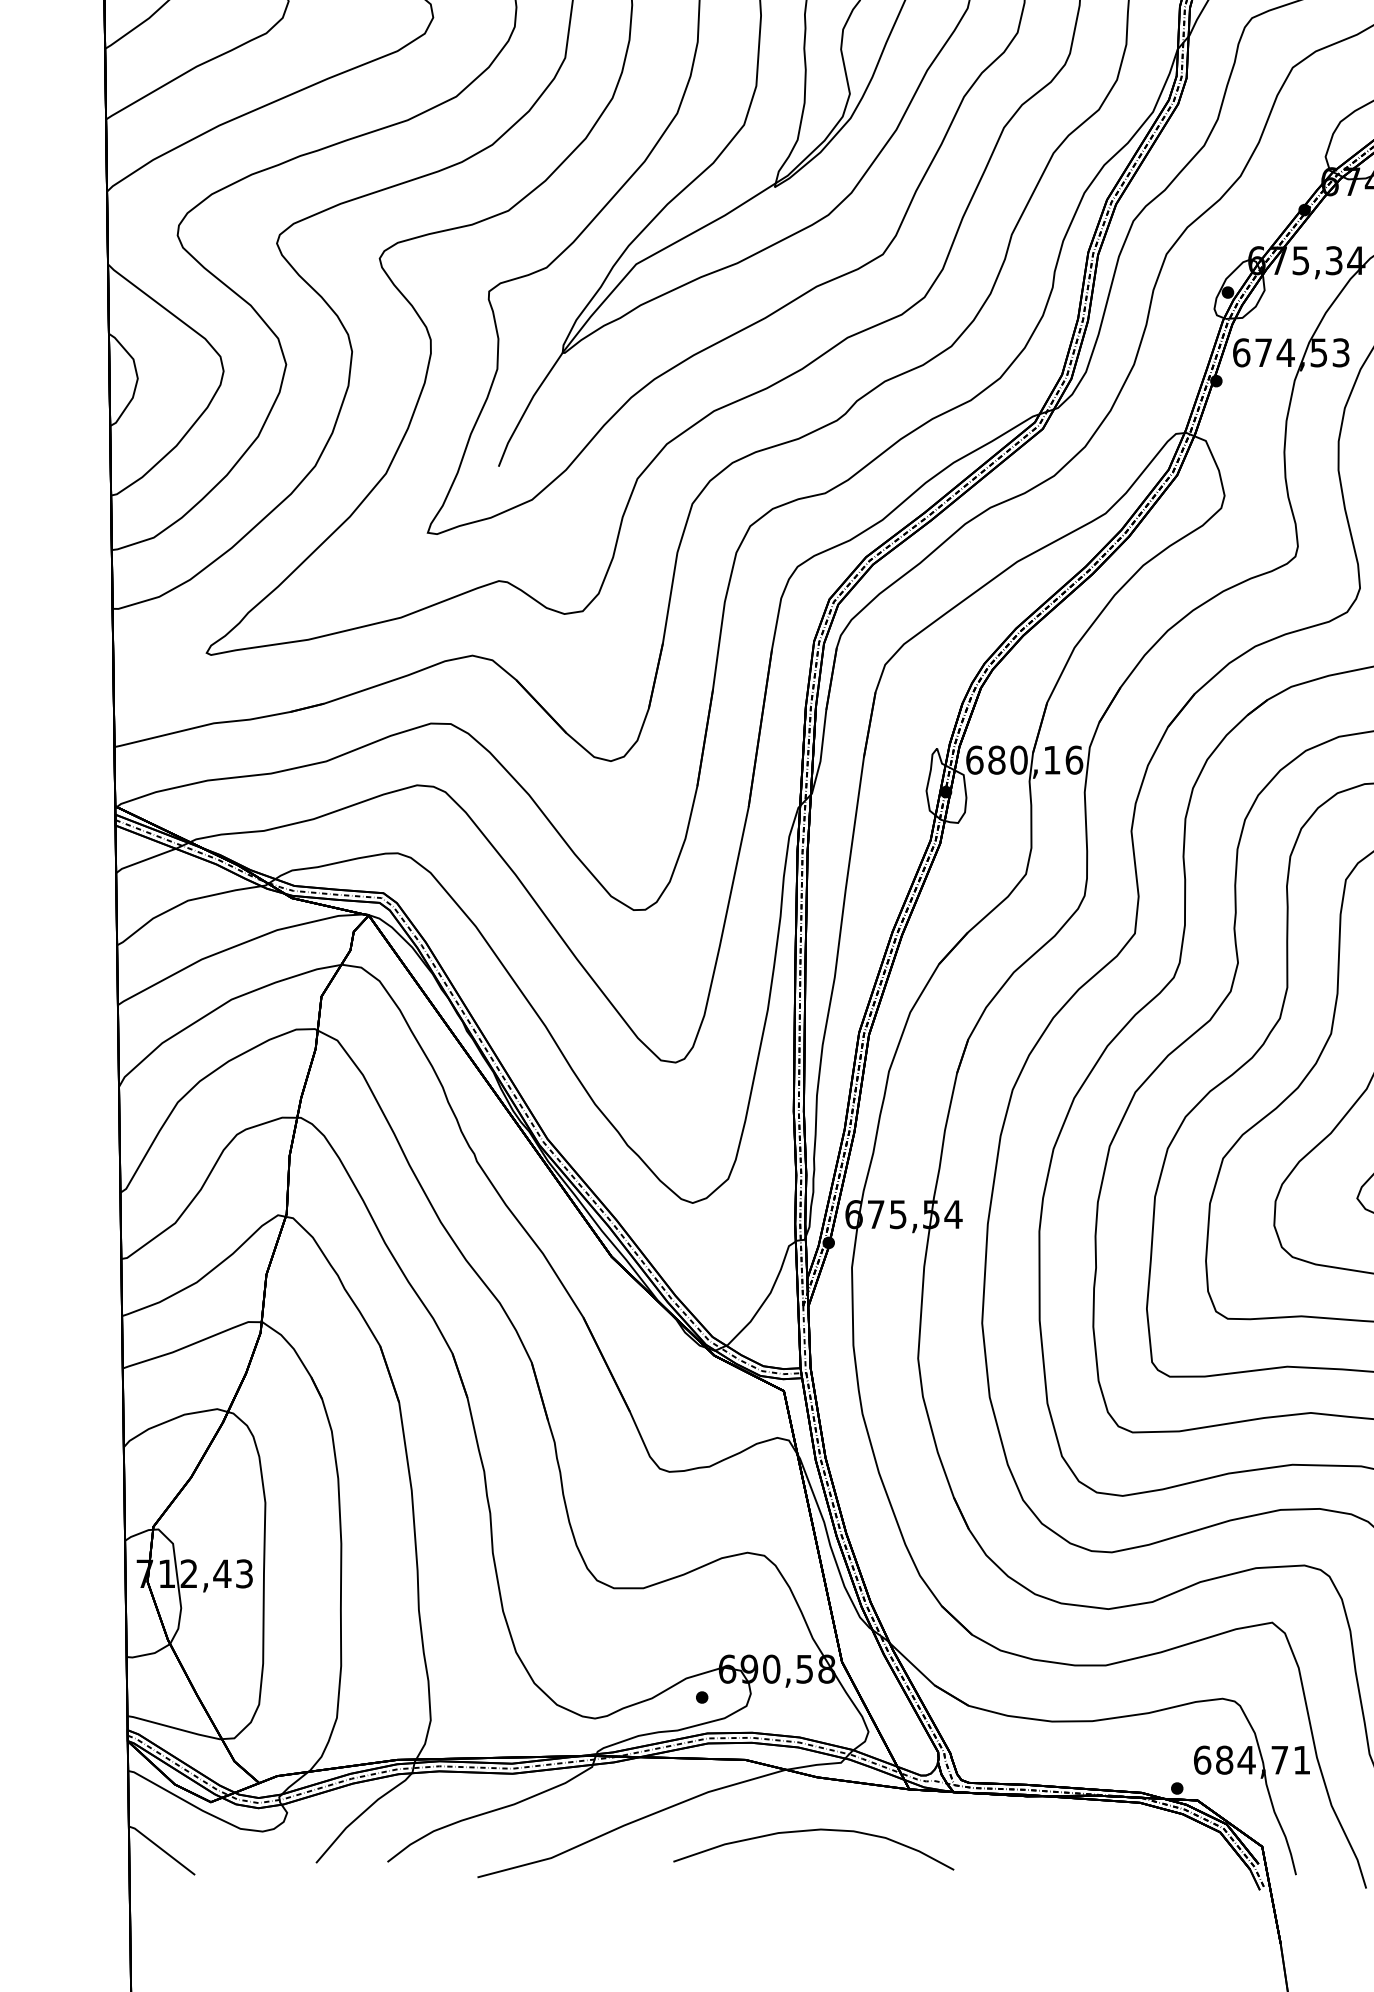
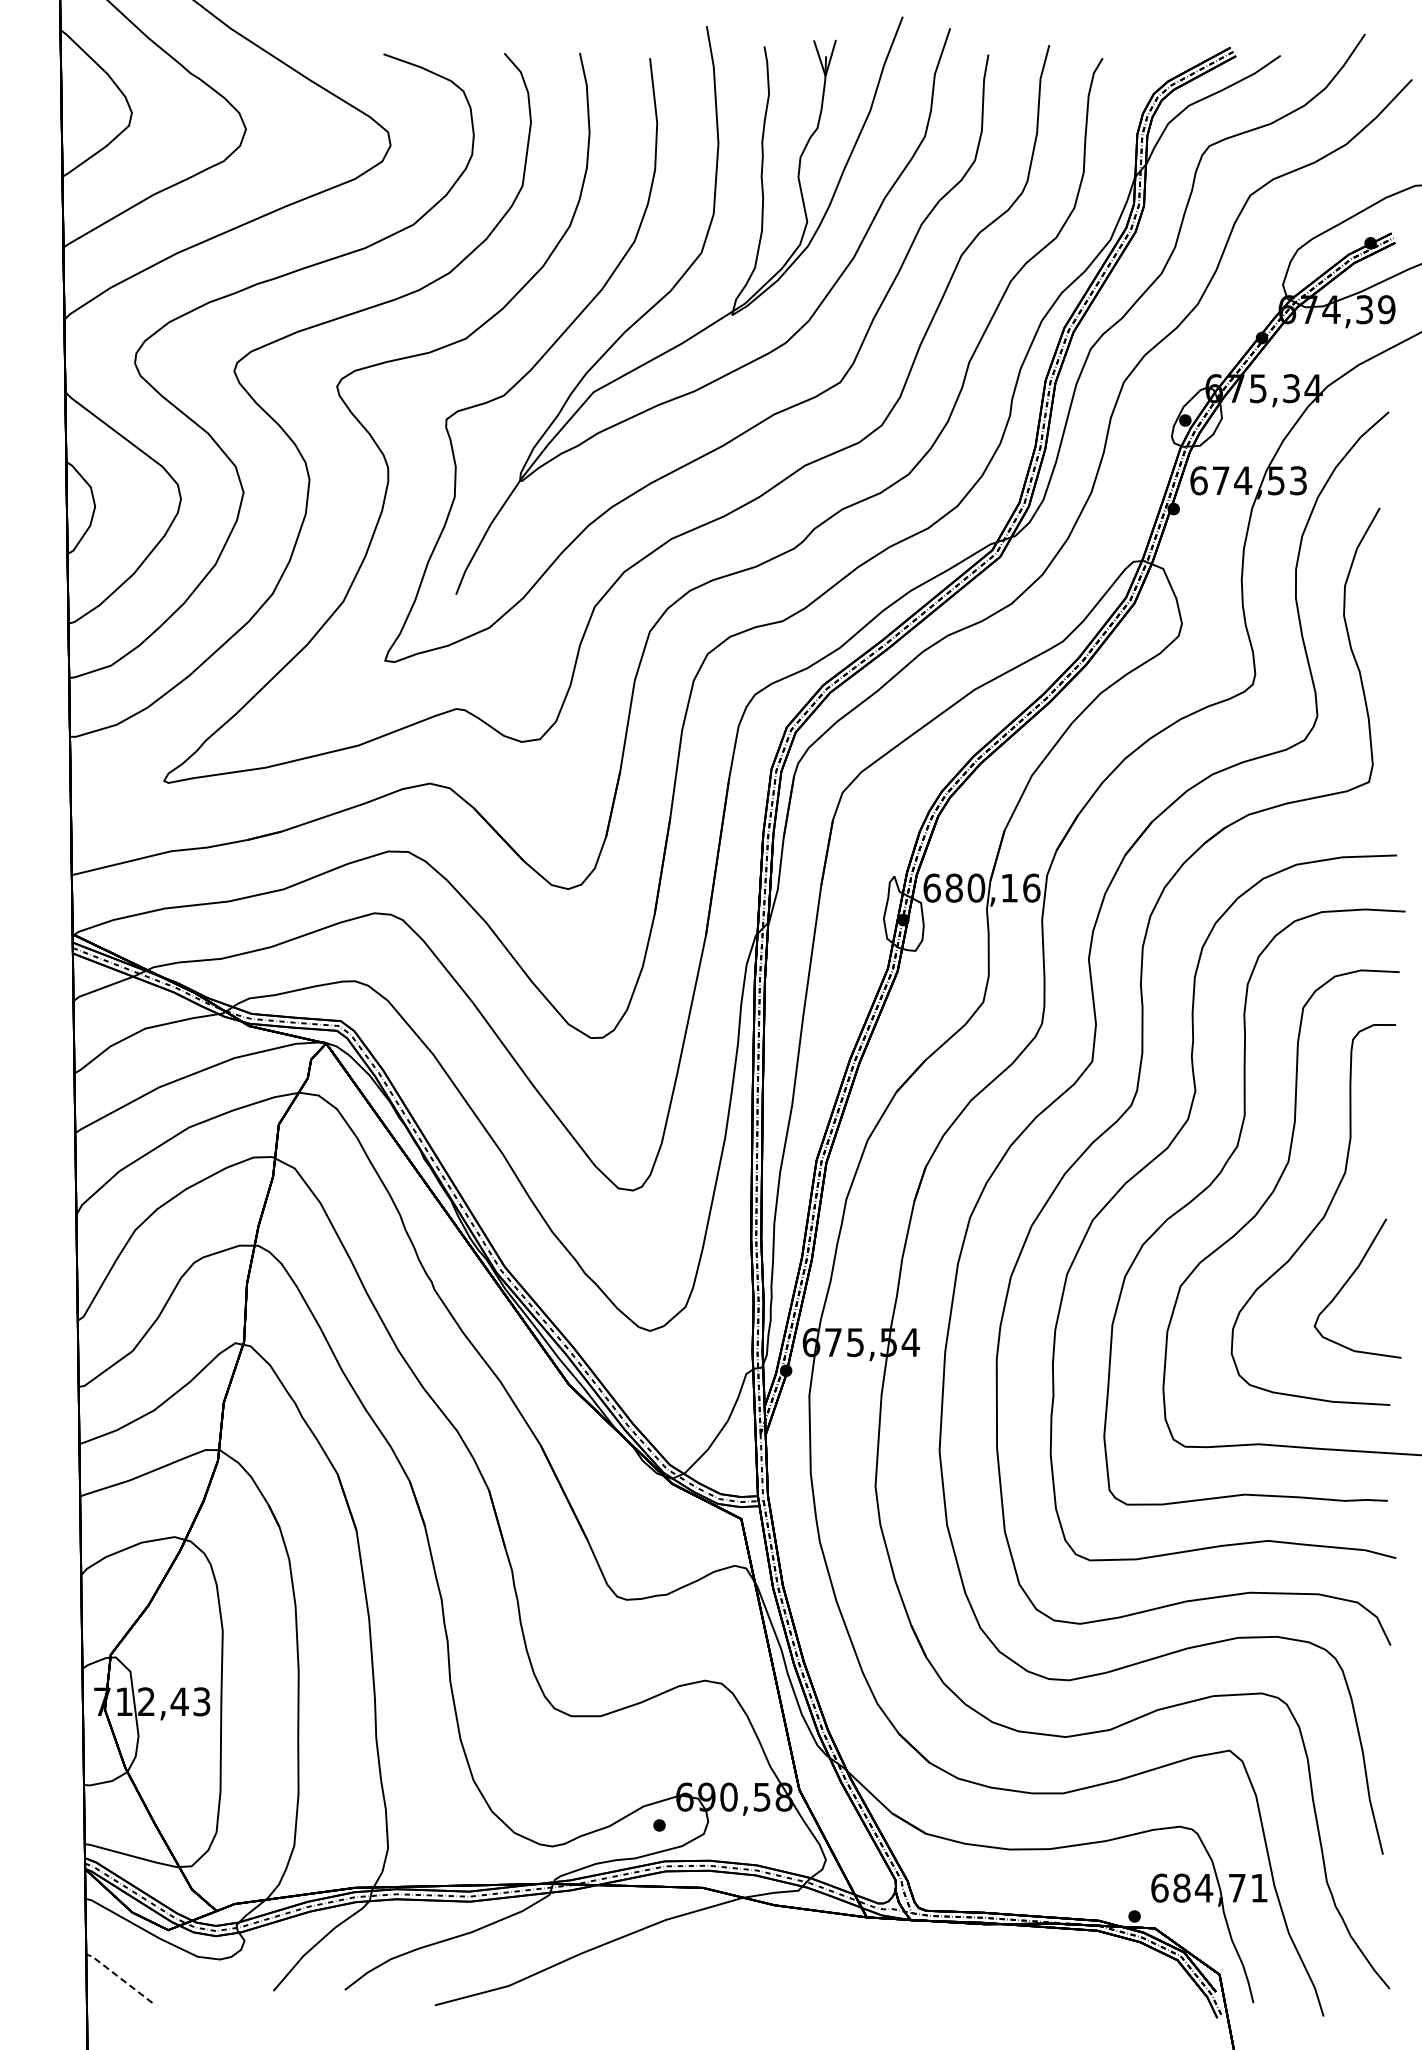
curve: (812, 1831) -> (769, 1959), removed
line: (161, 1849) -> (118, 1977), solid -> dashed

